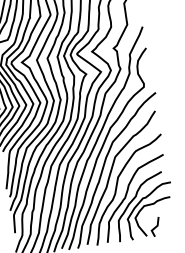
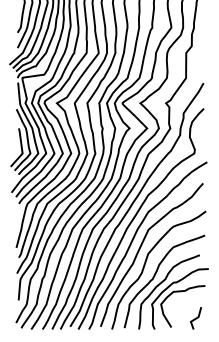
line: (155, 227) -> (195, 318), moved

